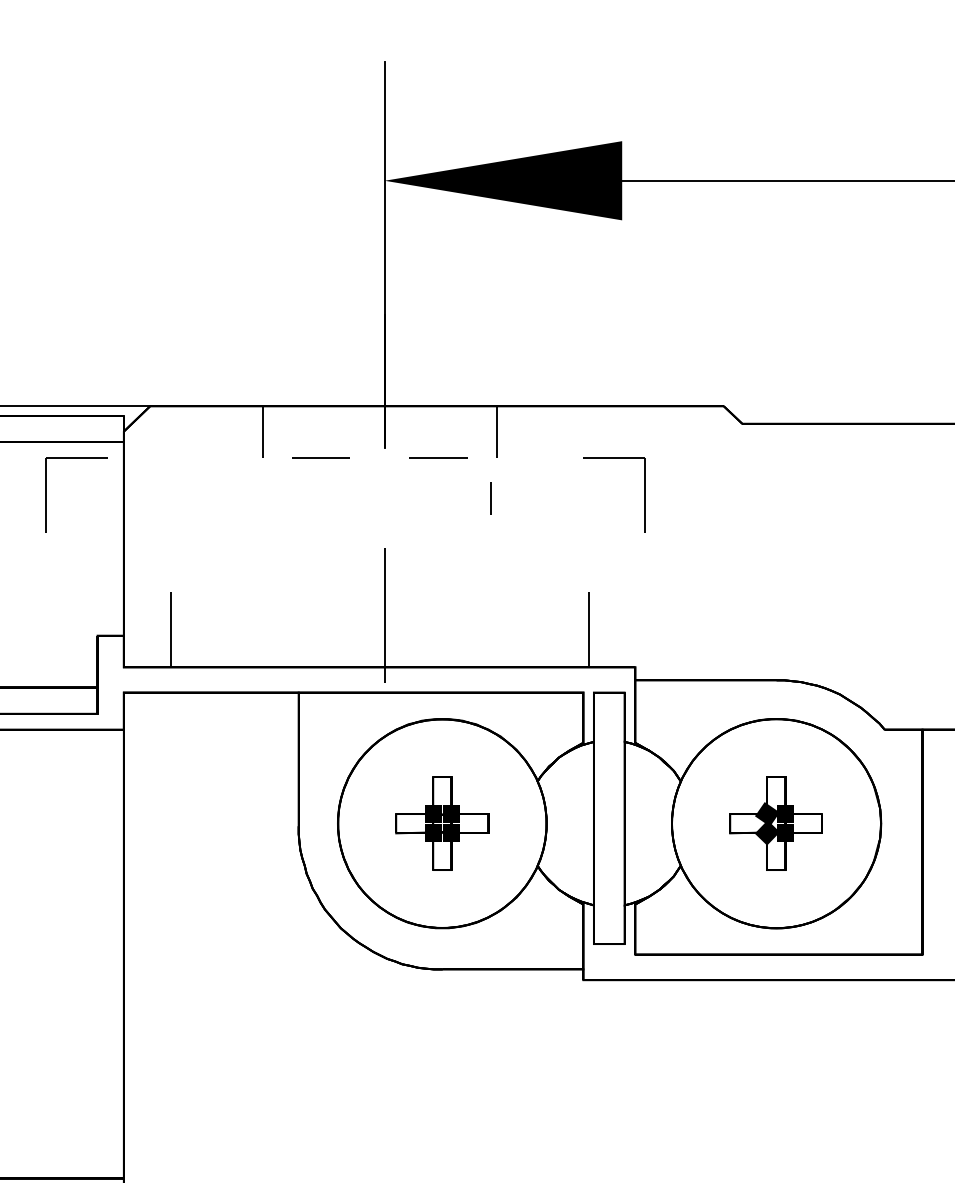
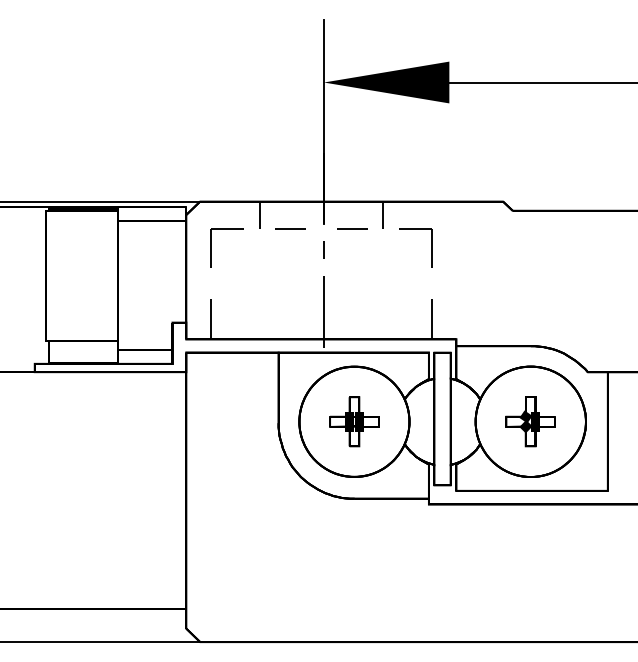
part: (46, 493) -> (211, 247), moved
part: (645, 493) -> (431, 247), moved
line: (489, 497) -> (323, 249), moved

